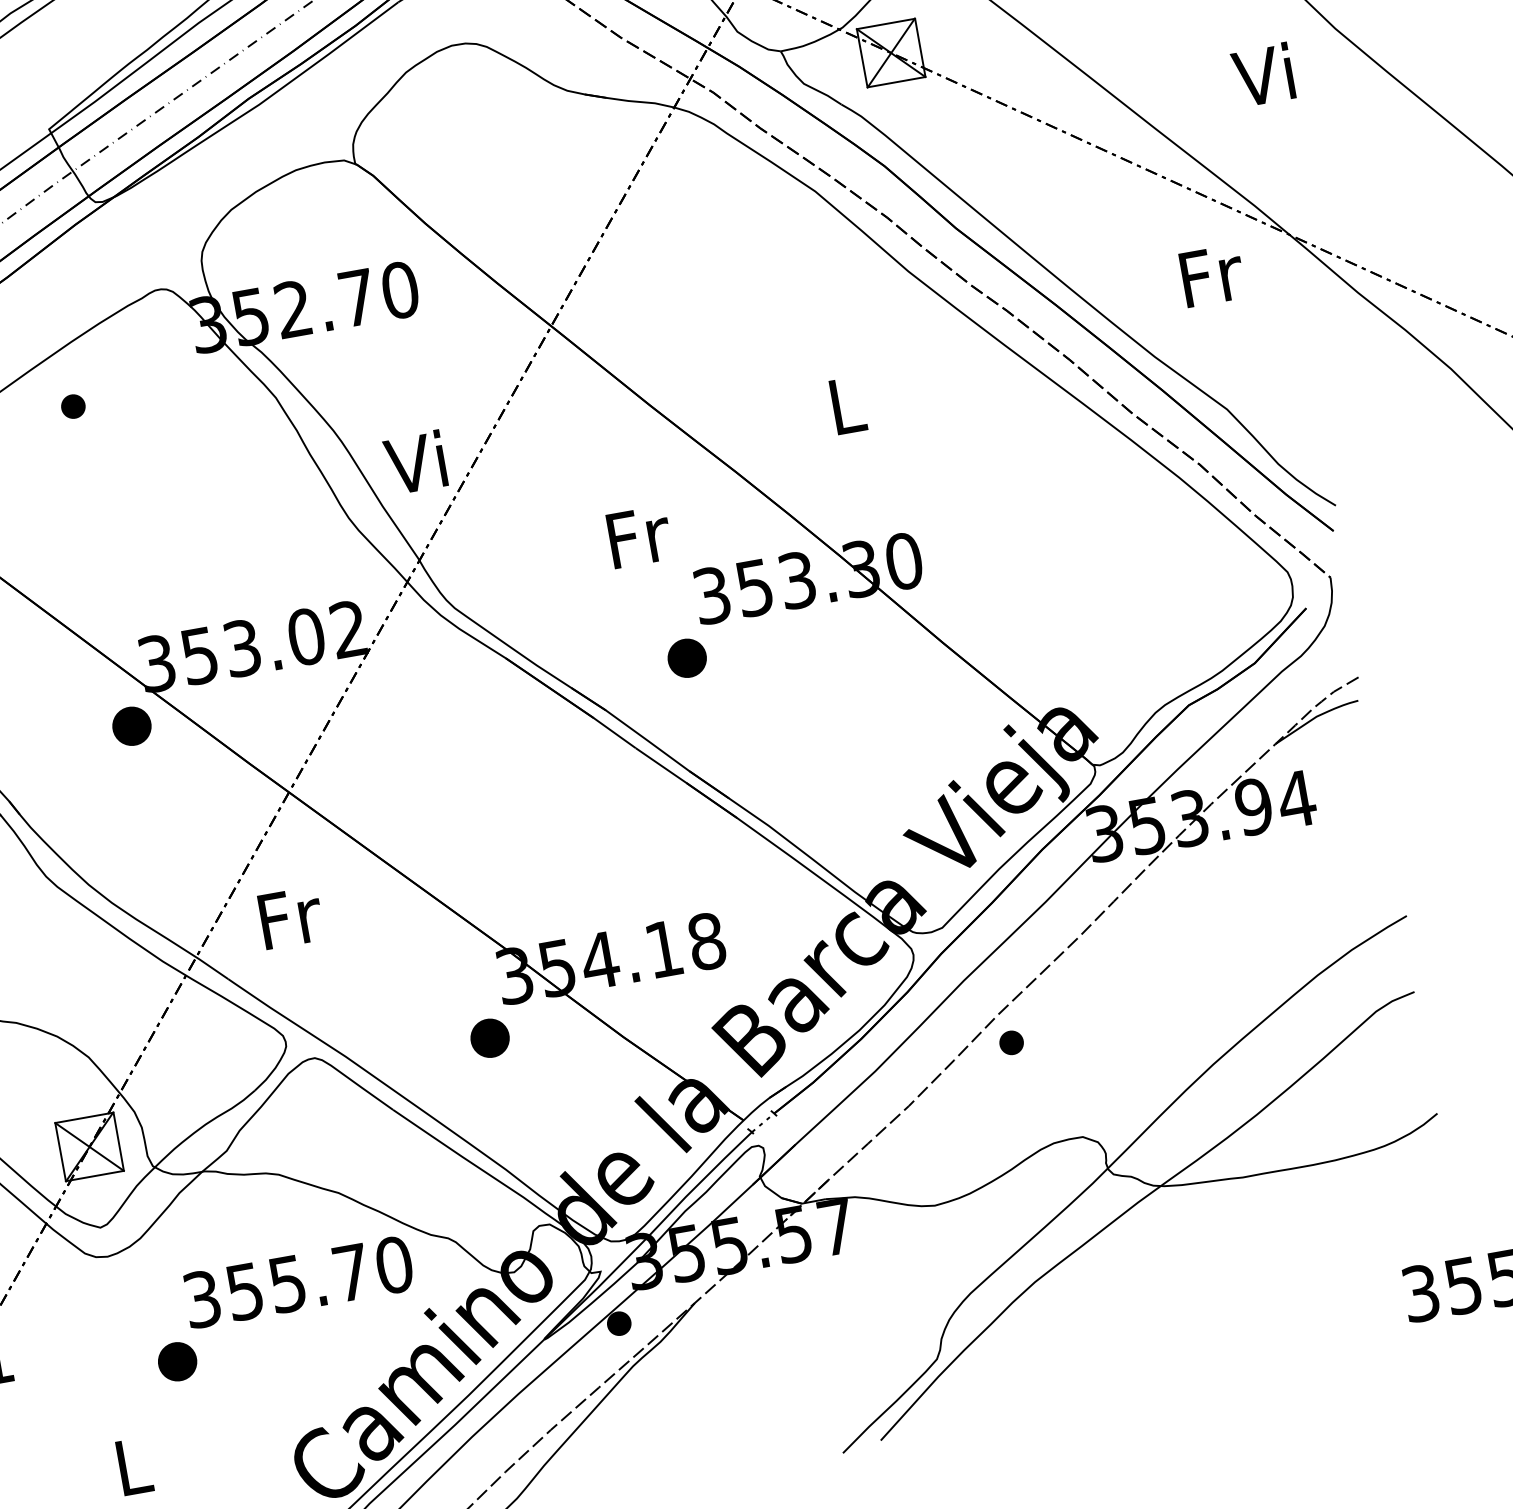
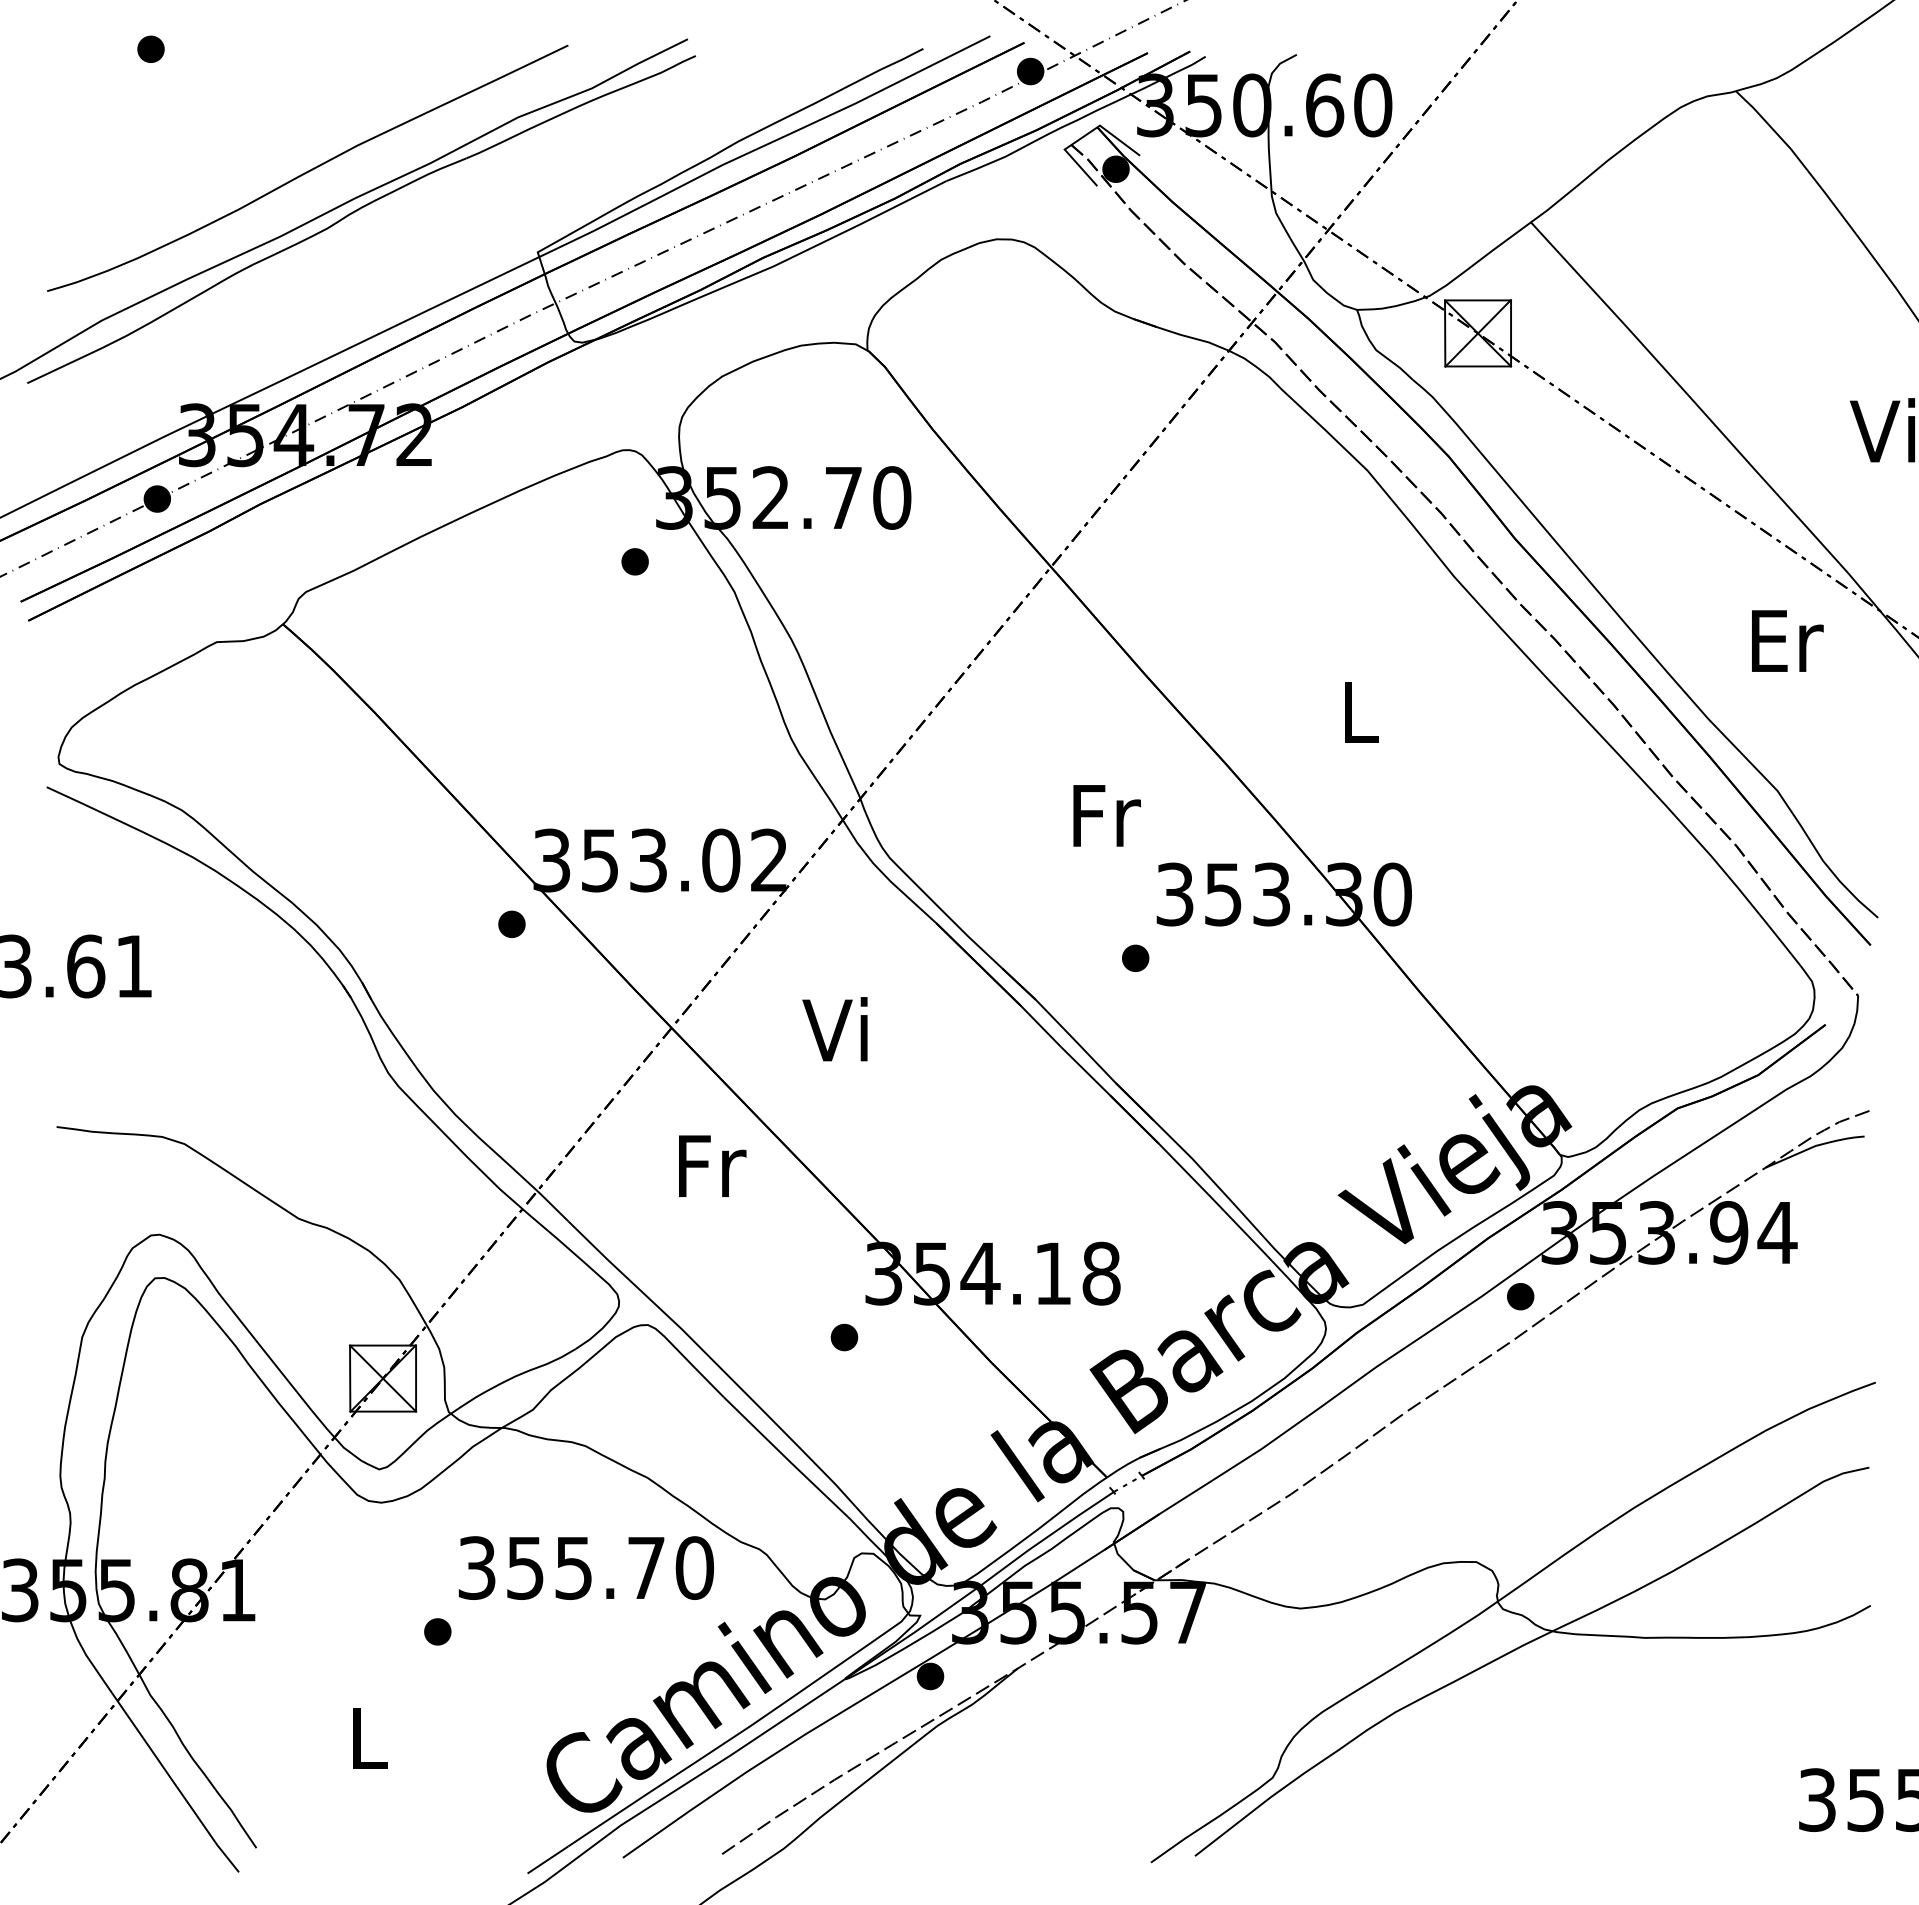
text: (1212, 275) -> (1787, 640), Fr -> Er
part: (72, 406) -> (634, 561), moved
text: (414, 462) -> (834, 1029), moved
part: (687, 657) -> (1135, 957), size x0.62
part: (131, 725) -> (511, 923), size x0.62
text: (291, 917) -> (712, 1165), moved
part: (490, 1038) -> (844, 1337), size x0.62
part: (1011, 1042) -> (1520, 1296), moved
part: (177, 1361) -> (437, 1631), size x0.62

